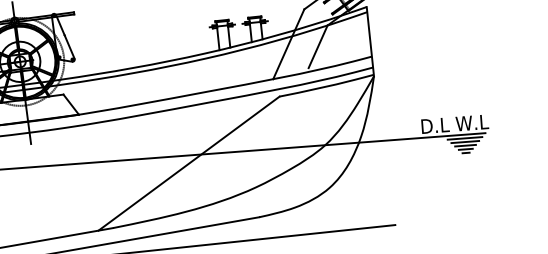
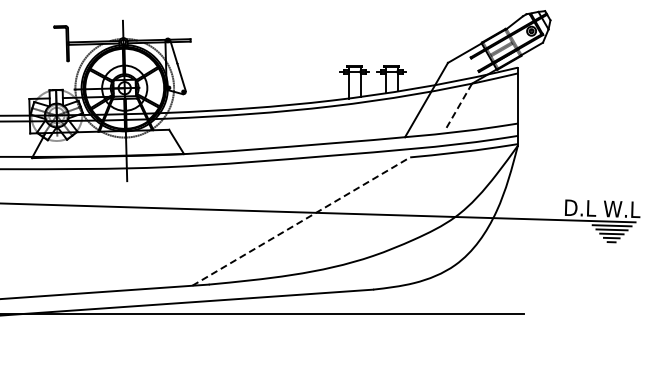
line: (317, 46) -> (458, 106), solid -> dashed
line: (189, 163) -> (301, 221), solid -> dashed

